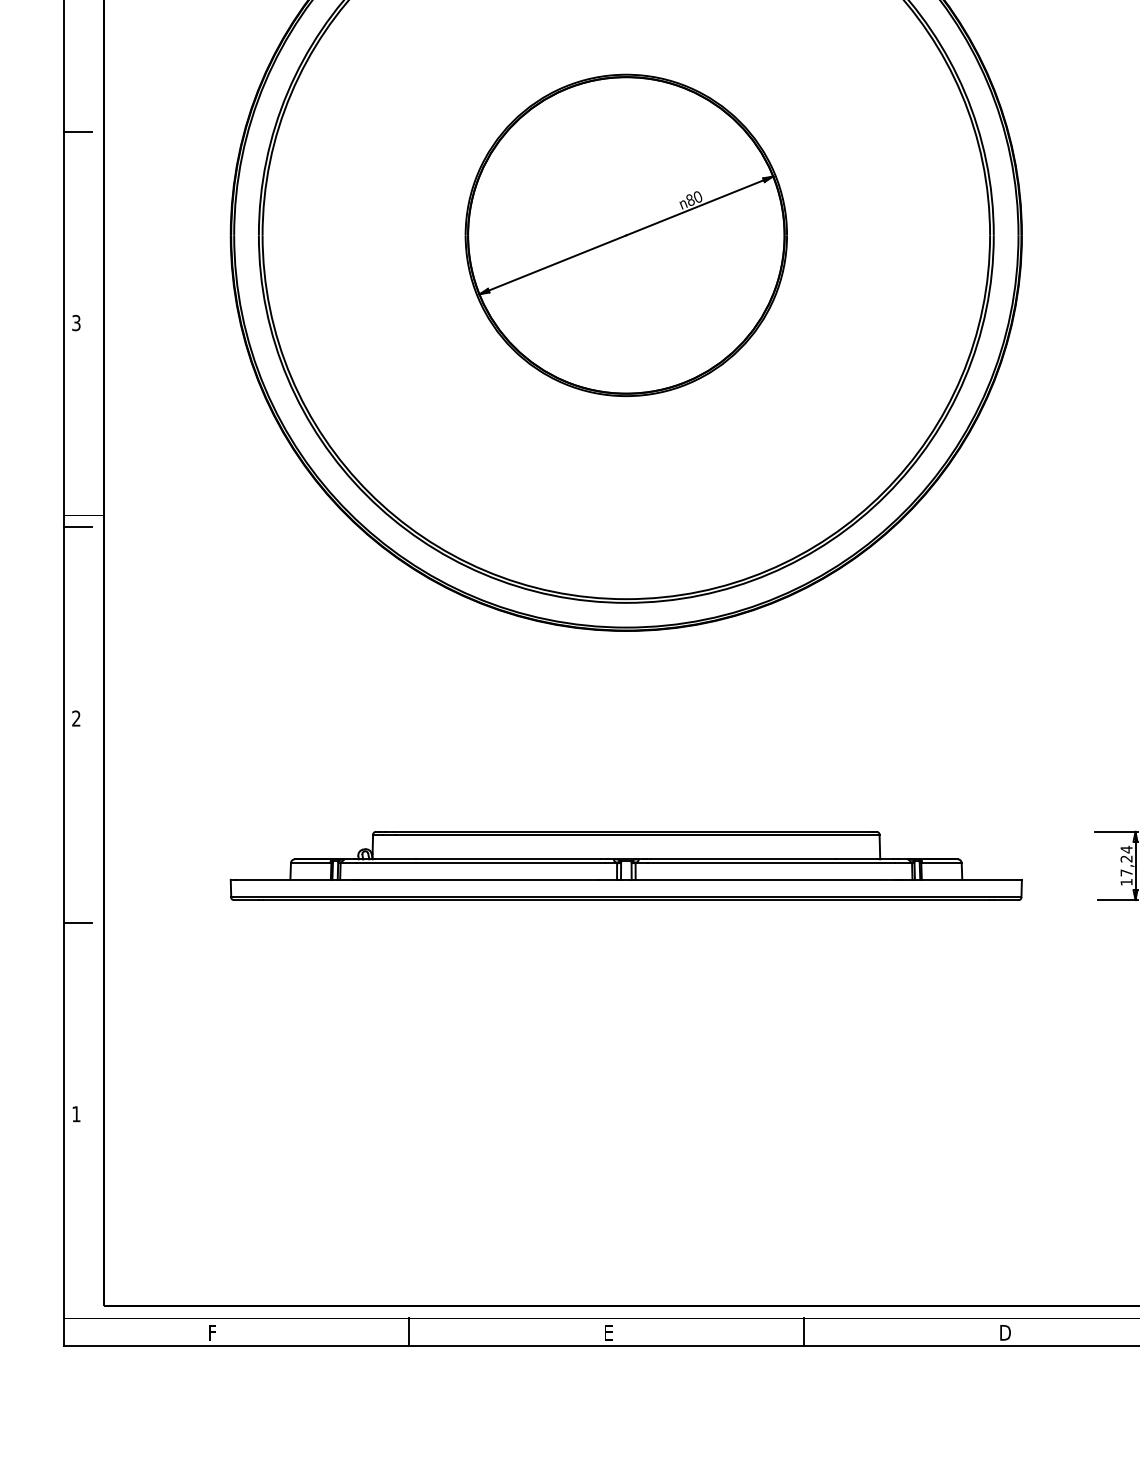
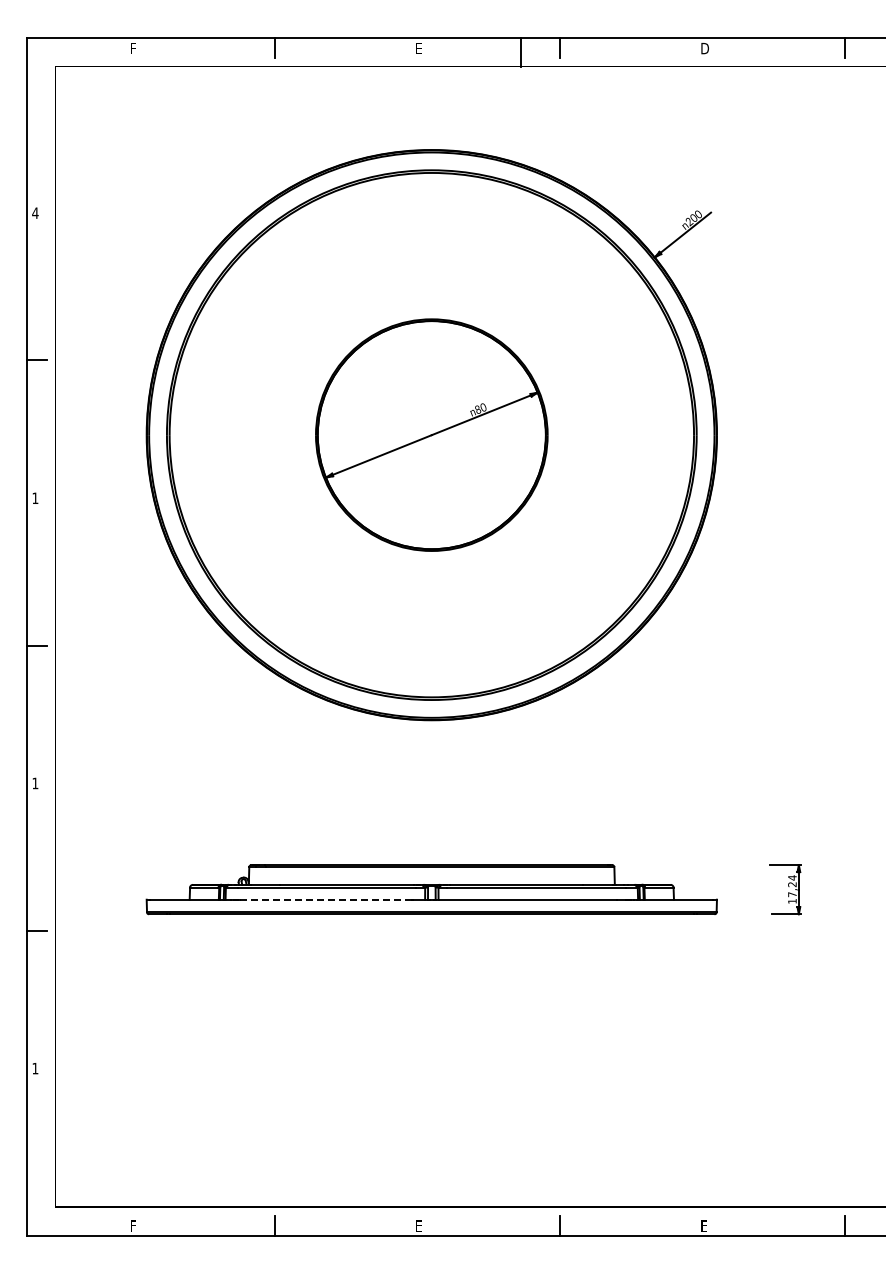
text: (76, 323) -> (35, 498), 3 -> 1
text: (76, 718) -> (35, 783), 2 -> 1
line: (480, 879) -> (326, 899), solid -> dashed
text: (1004, 1331) -> (704, 1225), D -> E

